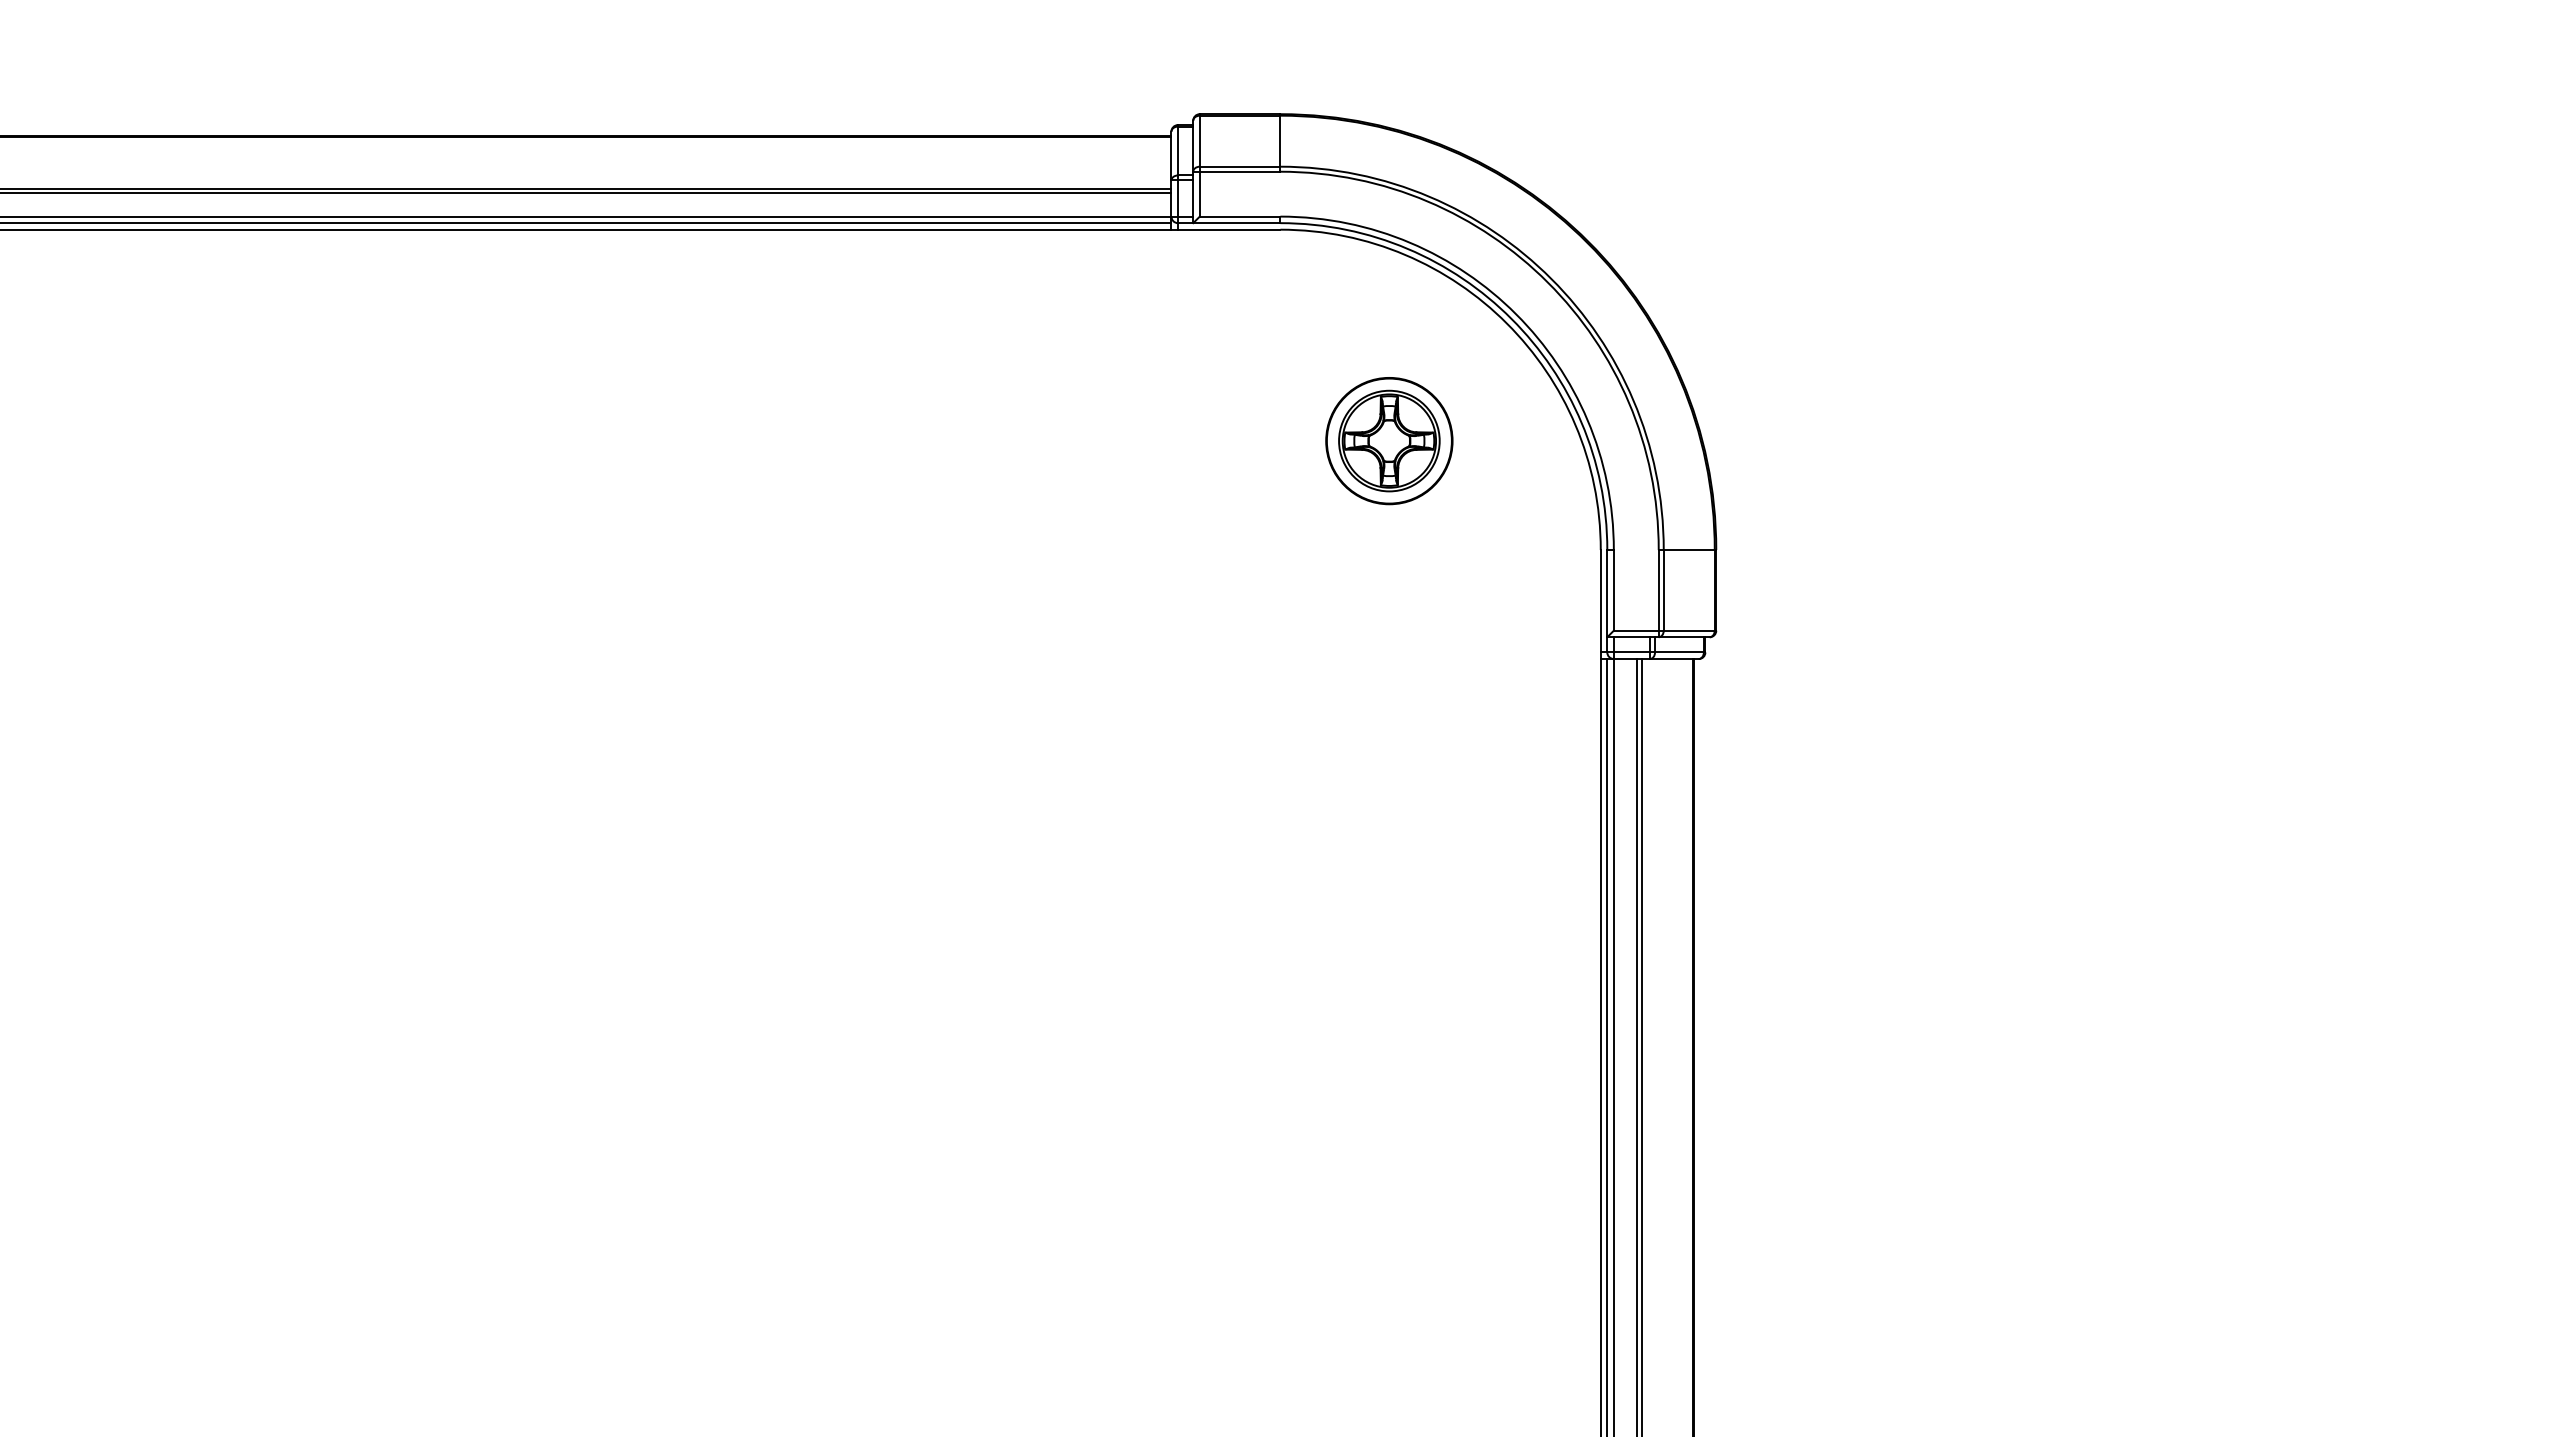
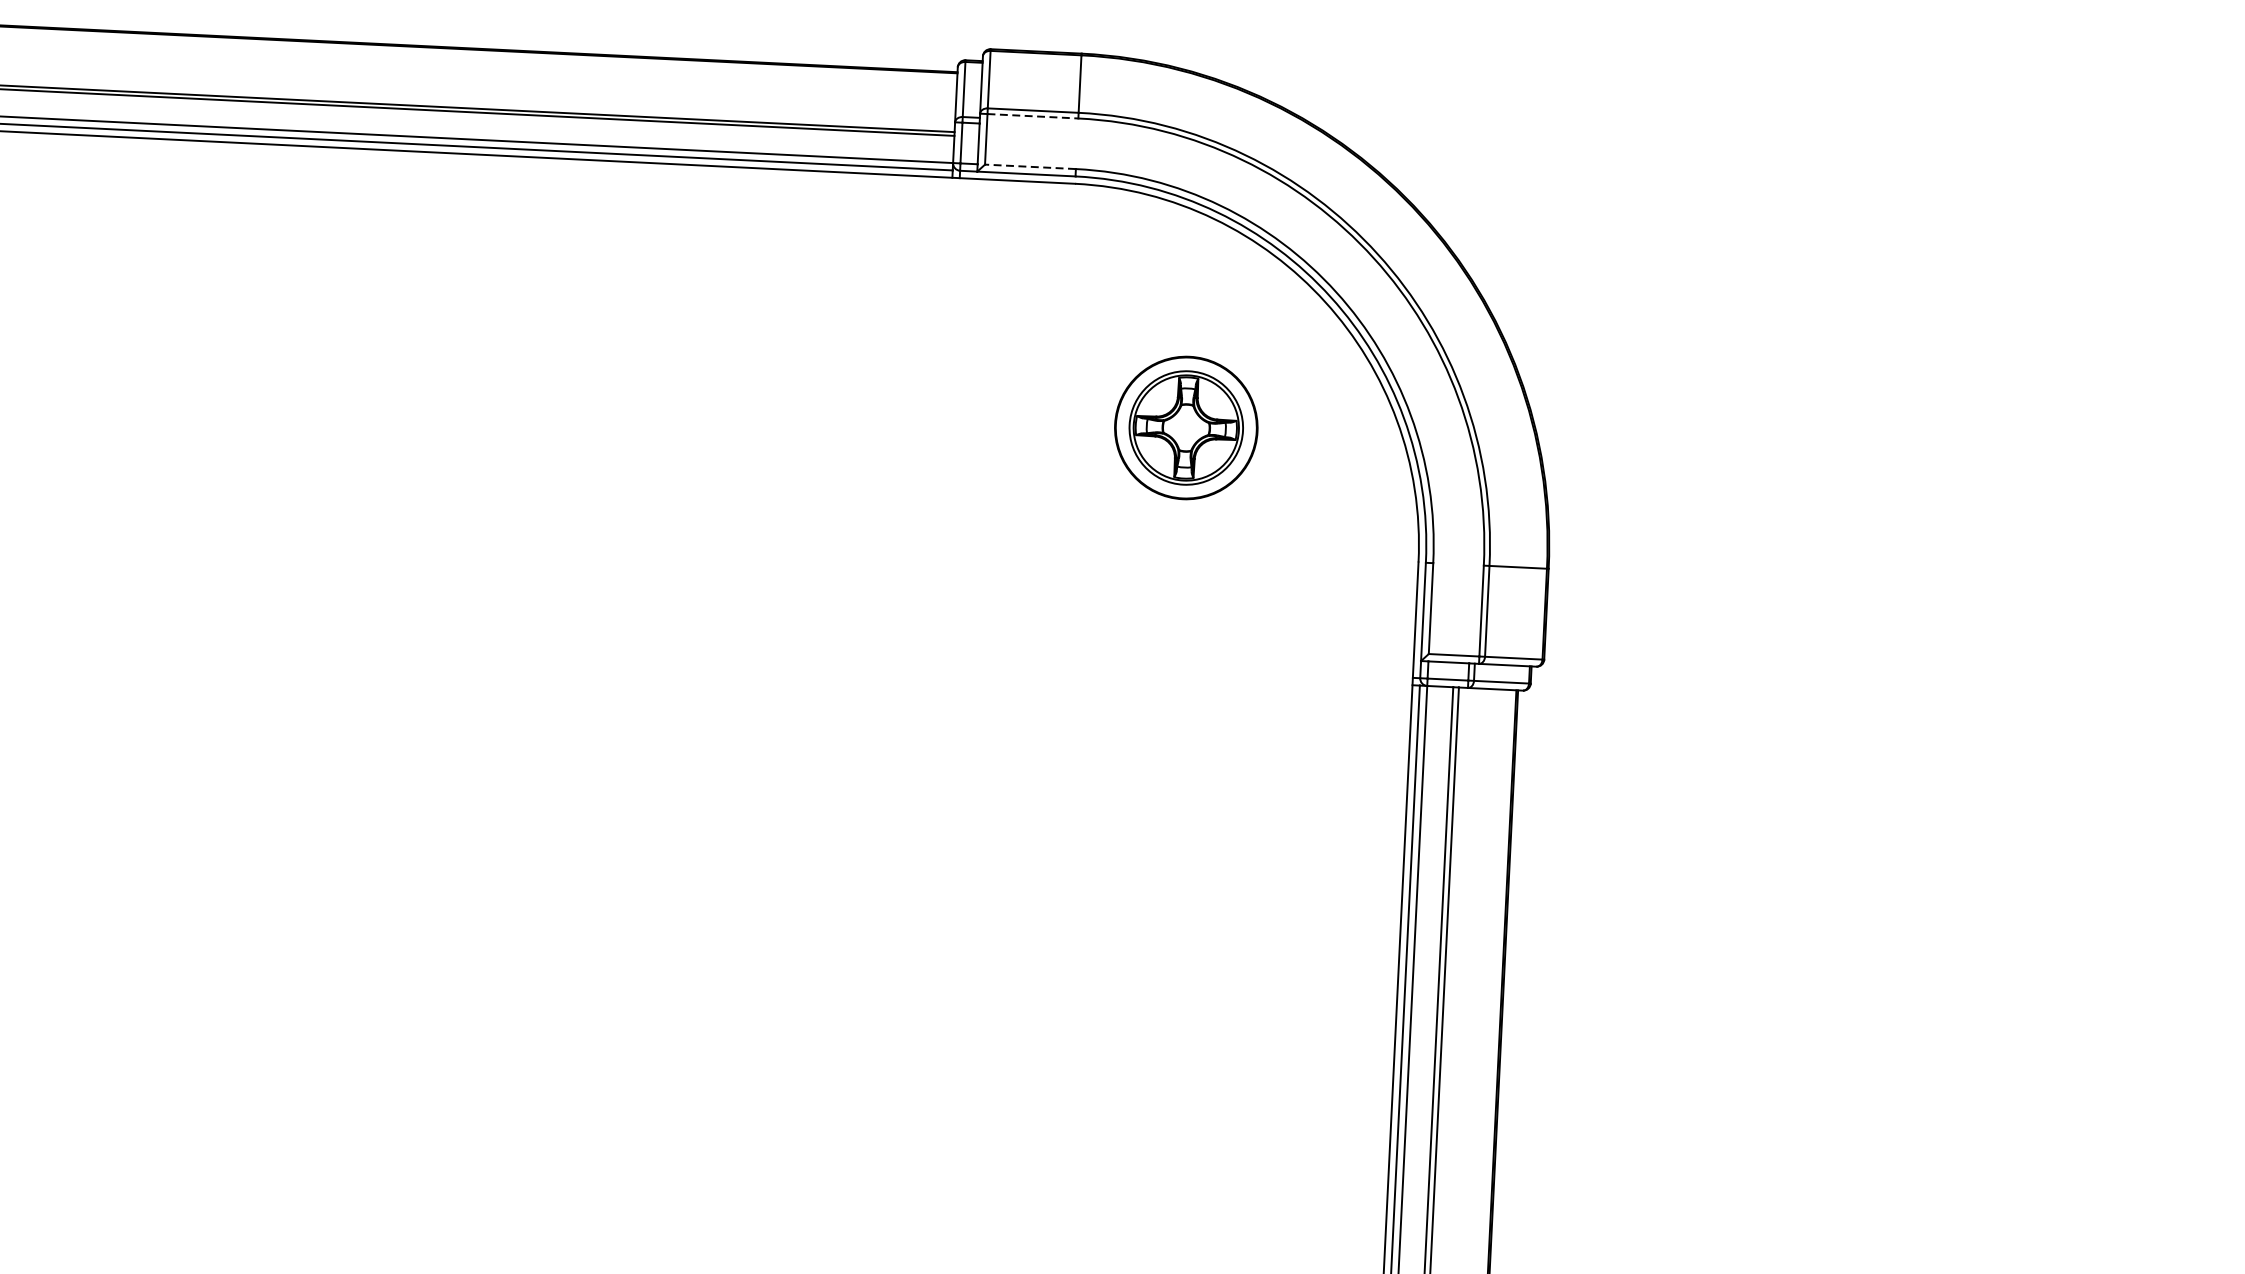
line: (1240, 171) -> (1033, 116), solid -> dashed
line: (1239, 216) -> (1029, 166), solid -> dashed

